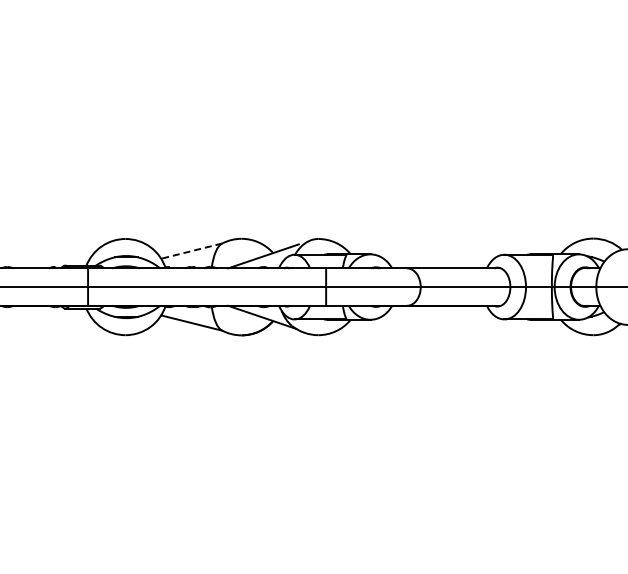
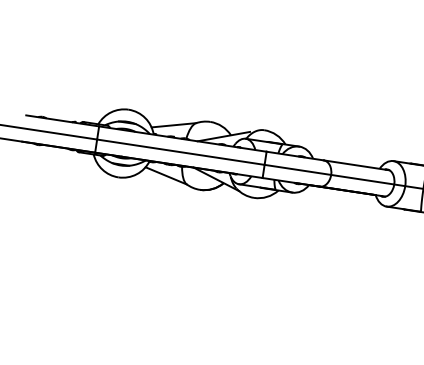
line: (191, 251) -> (173, 125), dashed -> solid

